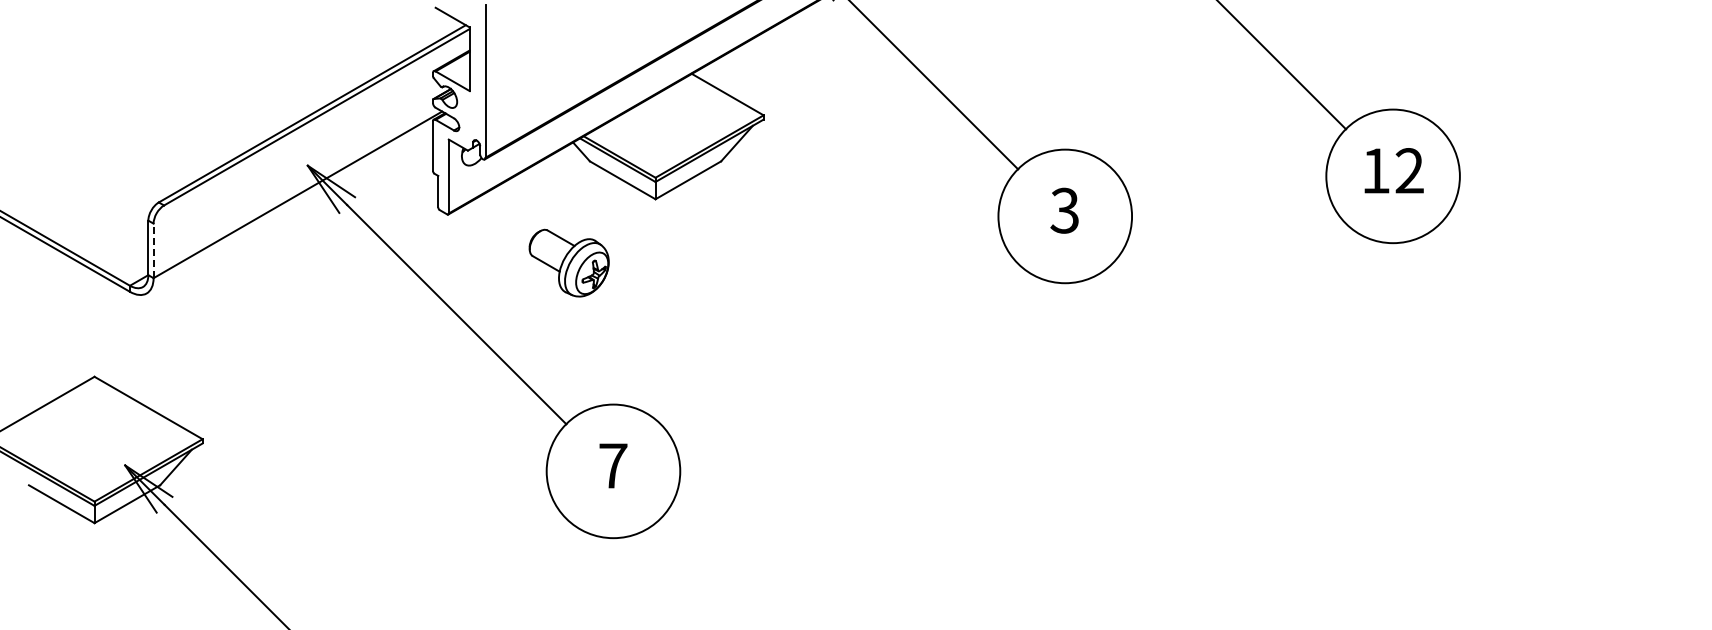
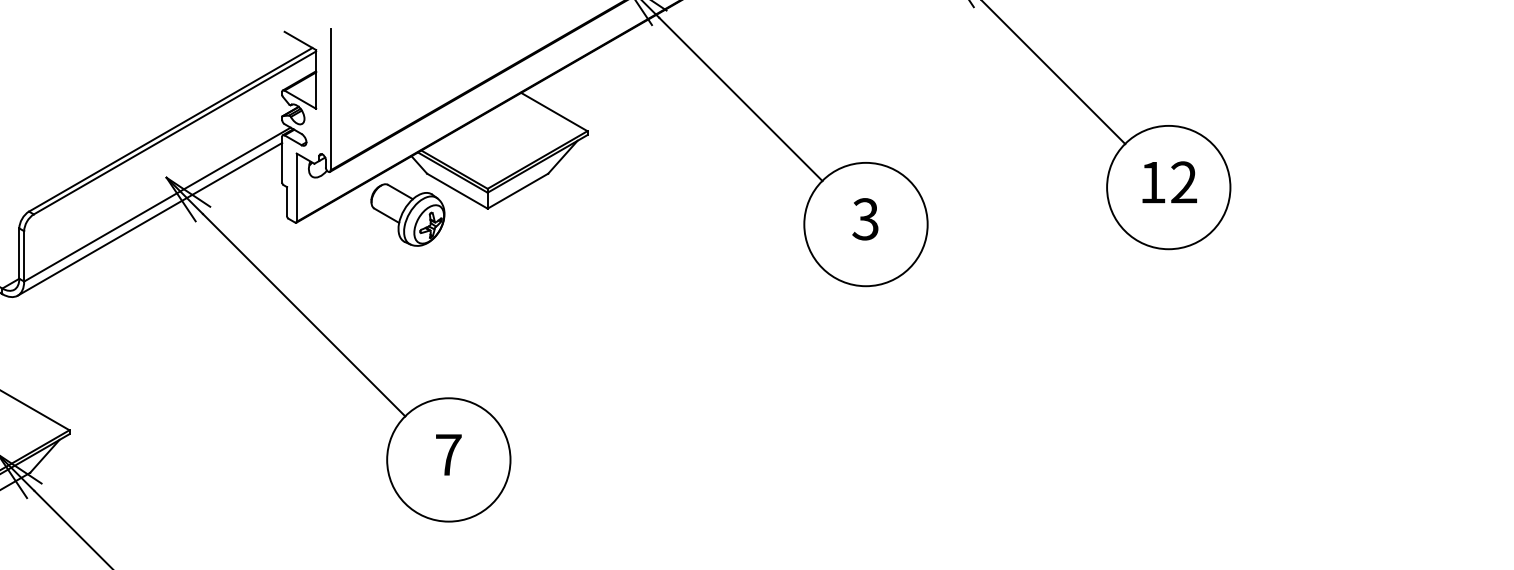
line: (289, 210) -> (149, 219), added
line: (153, 250) -> (24, 255), dashed -> solid
part: (568, 262) -> (407, 214), moved

